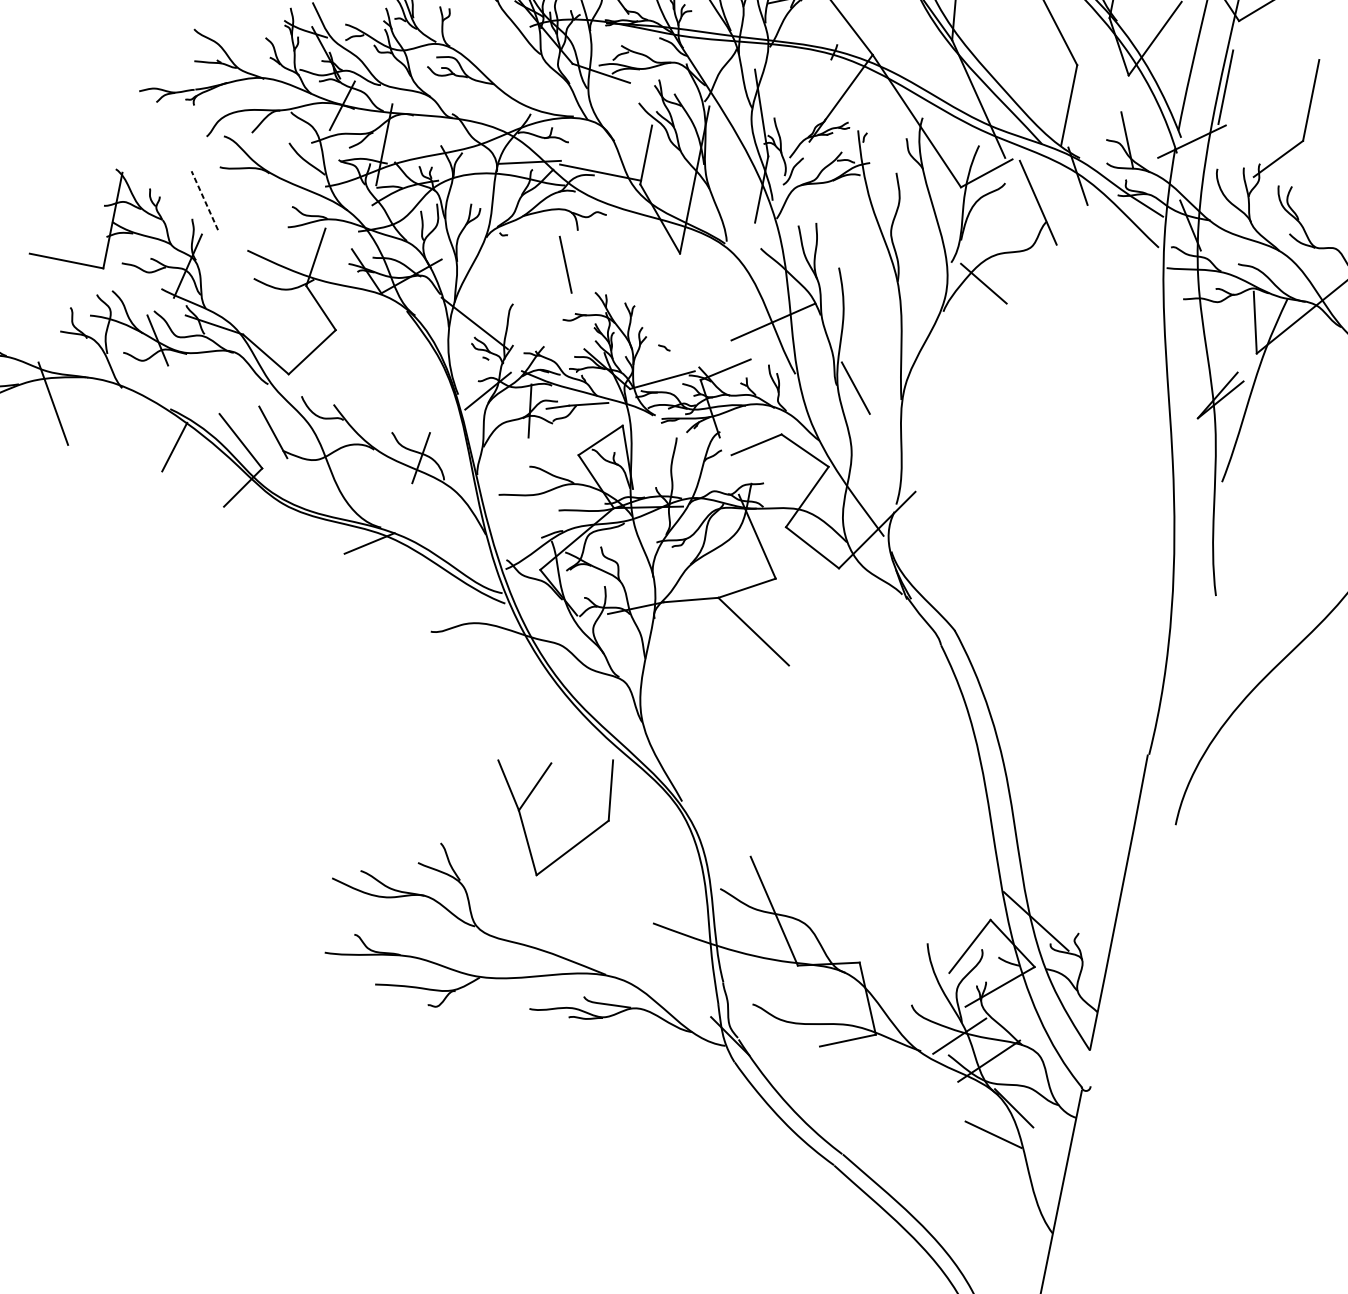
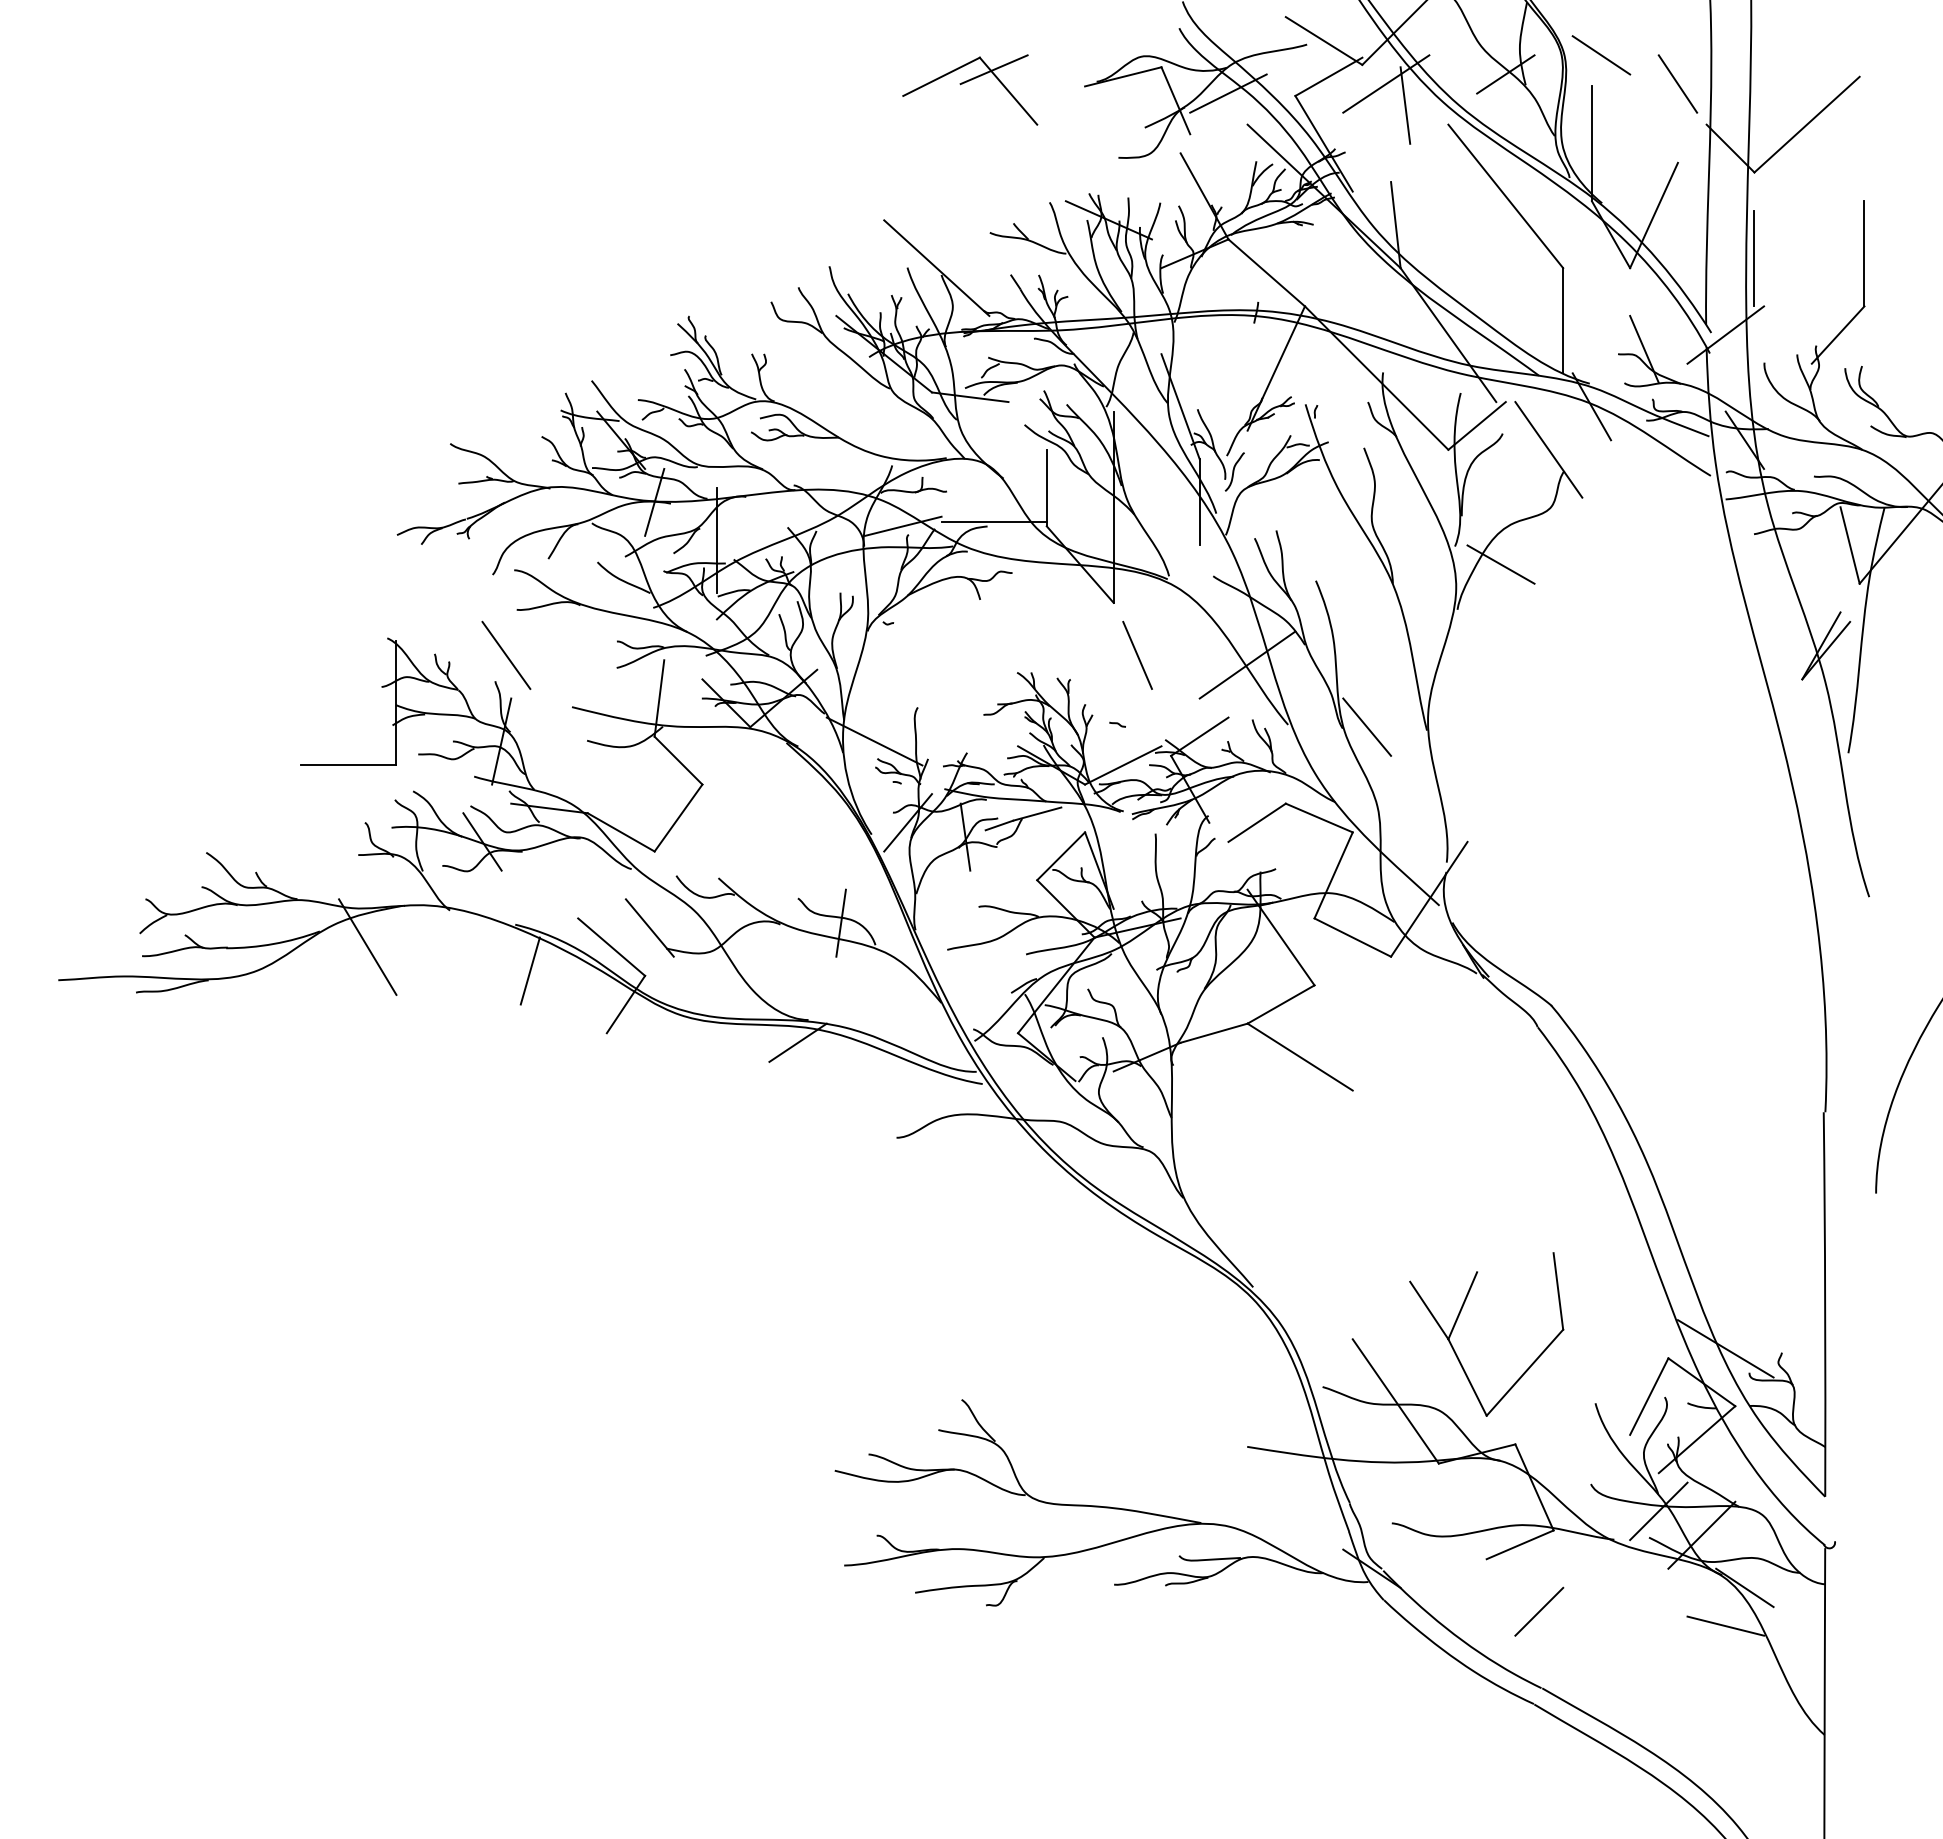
line: (204, 200) -> (506, 655), dashed -> solid
line: (565, 264) -> (1137, 654), moved
part: (527, 799) -> (1456, 1323), moved
line: (852, 1094) -> (1539, 1611), added

